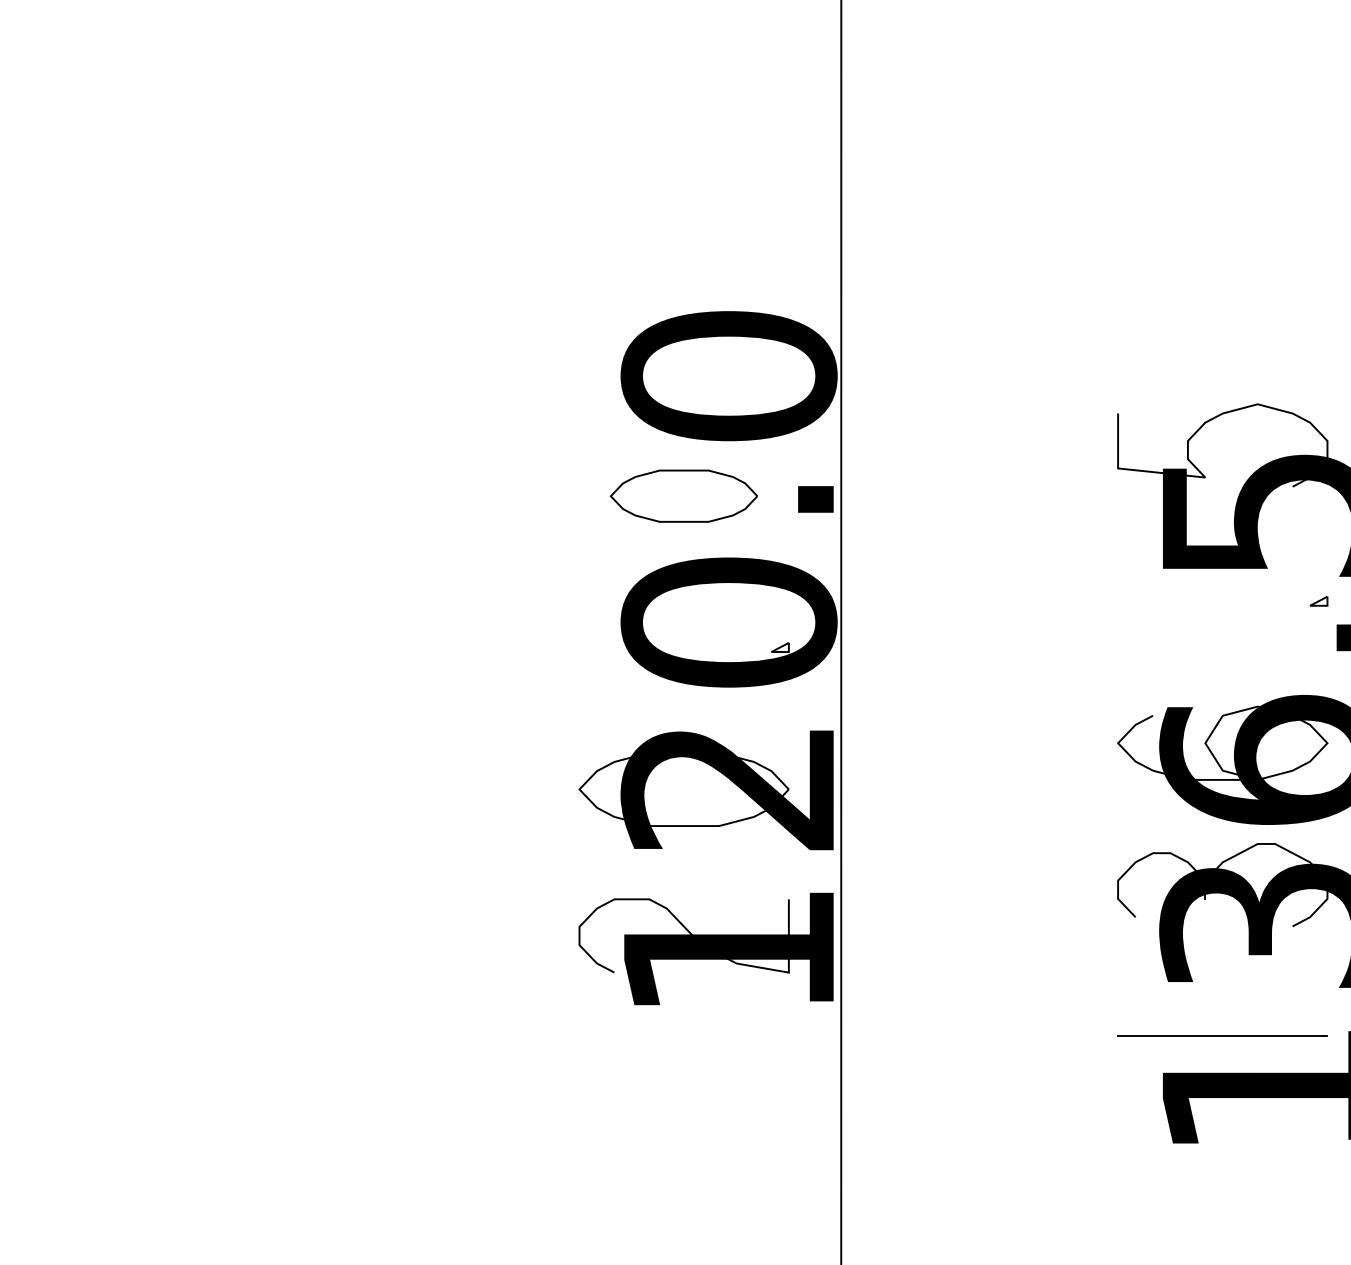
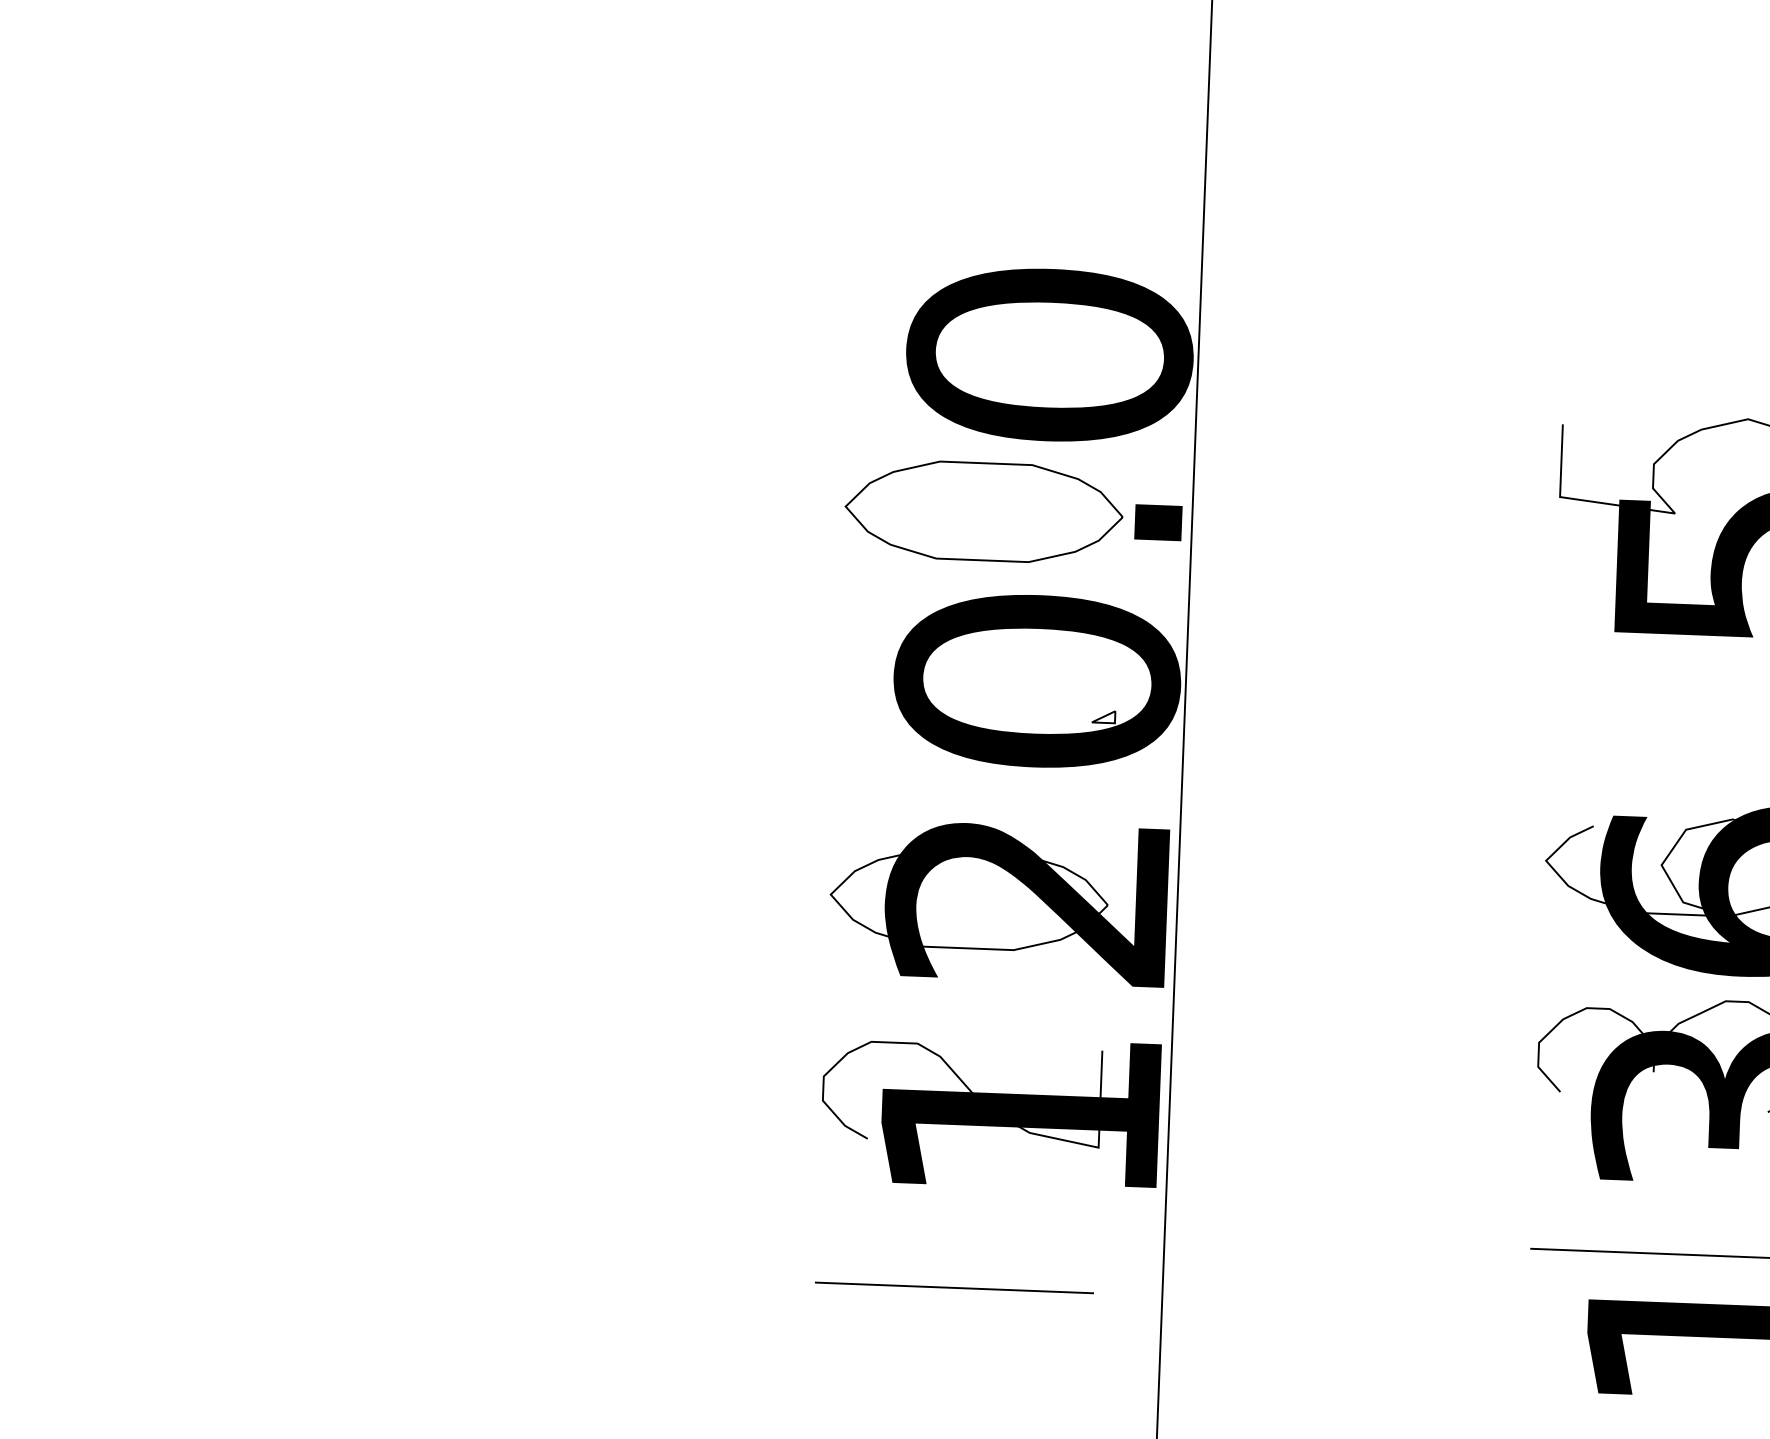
part: (683, 495) -> (983, 510), size x1.43
line: (683, 1082) -> (953, 1287), added

